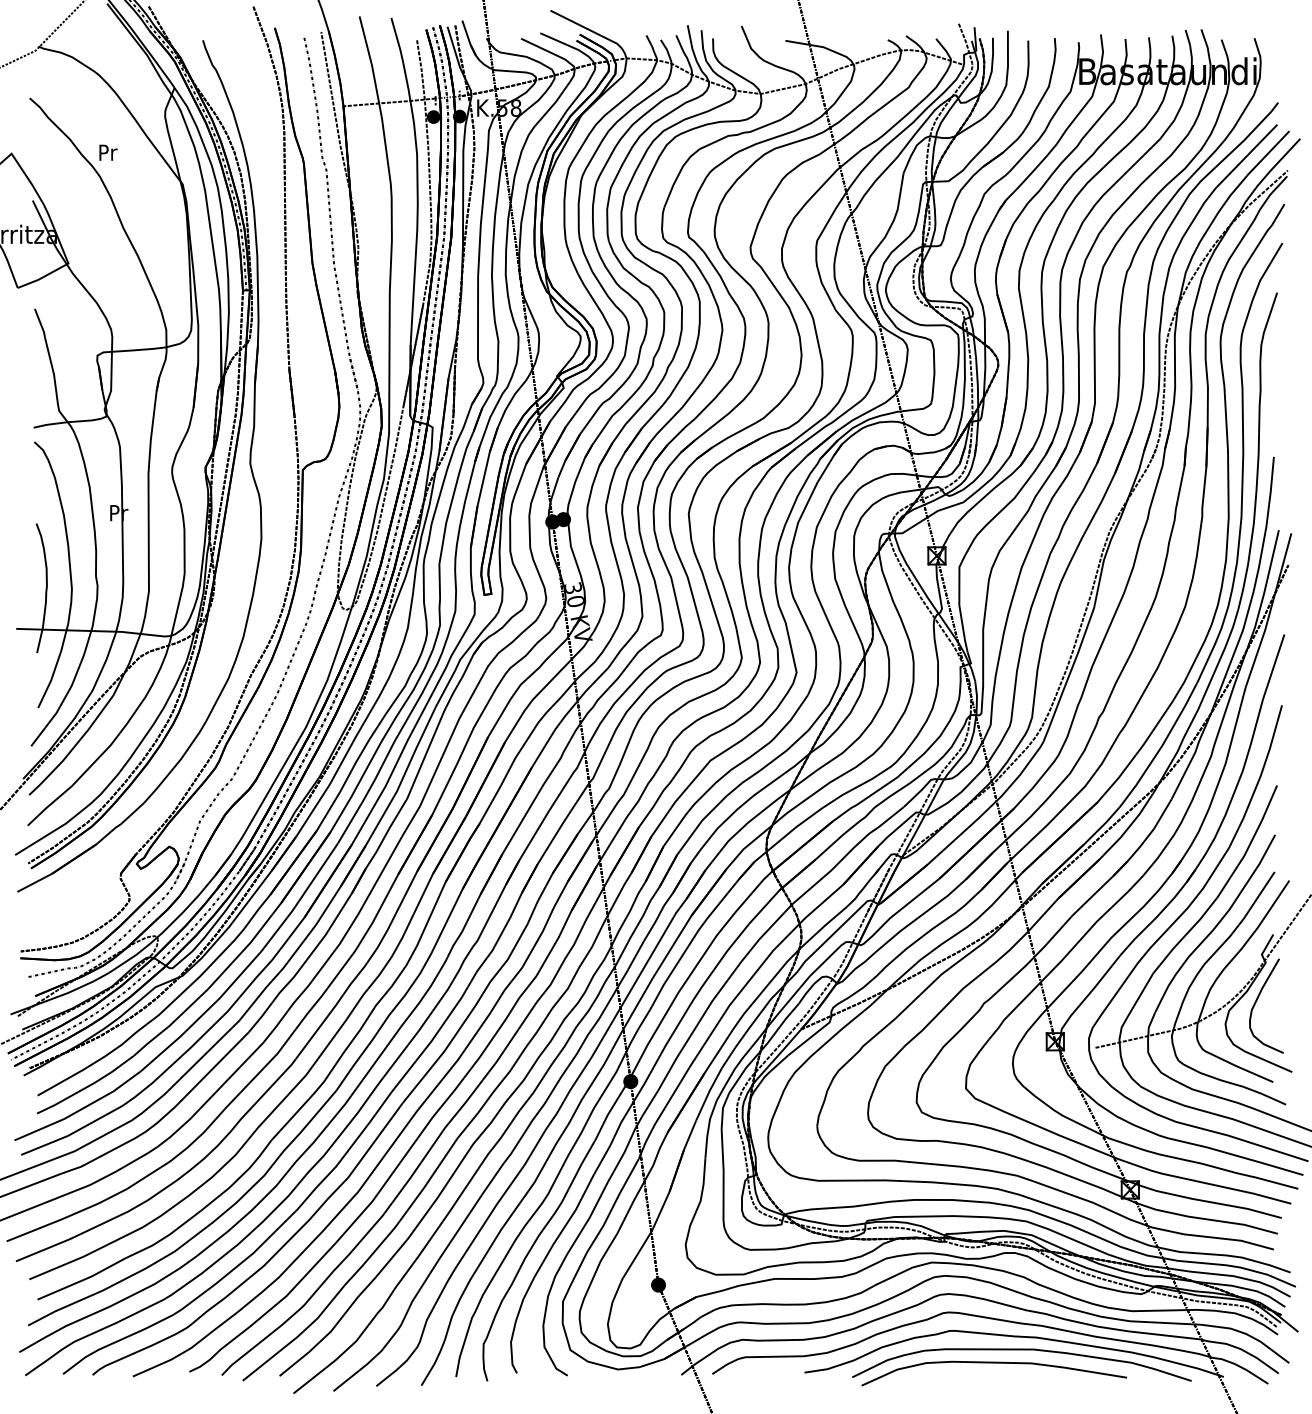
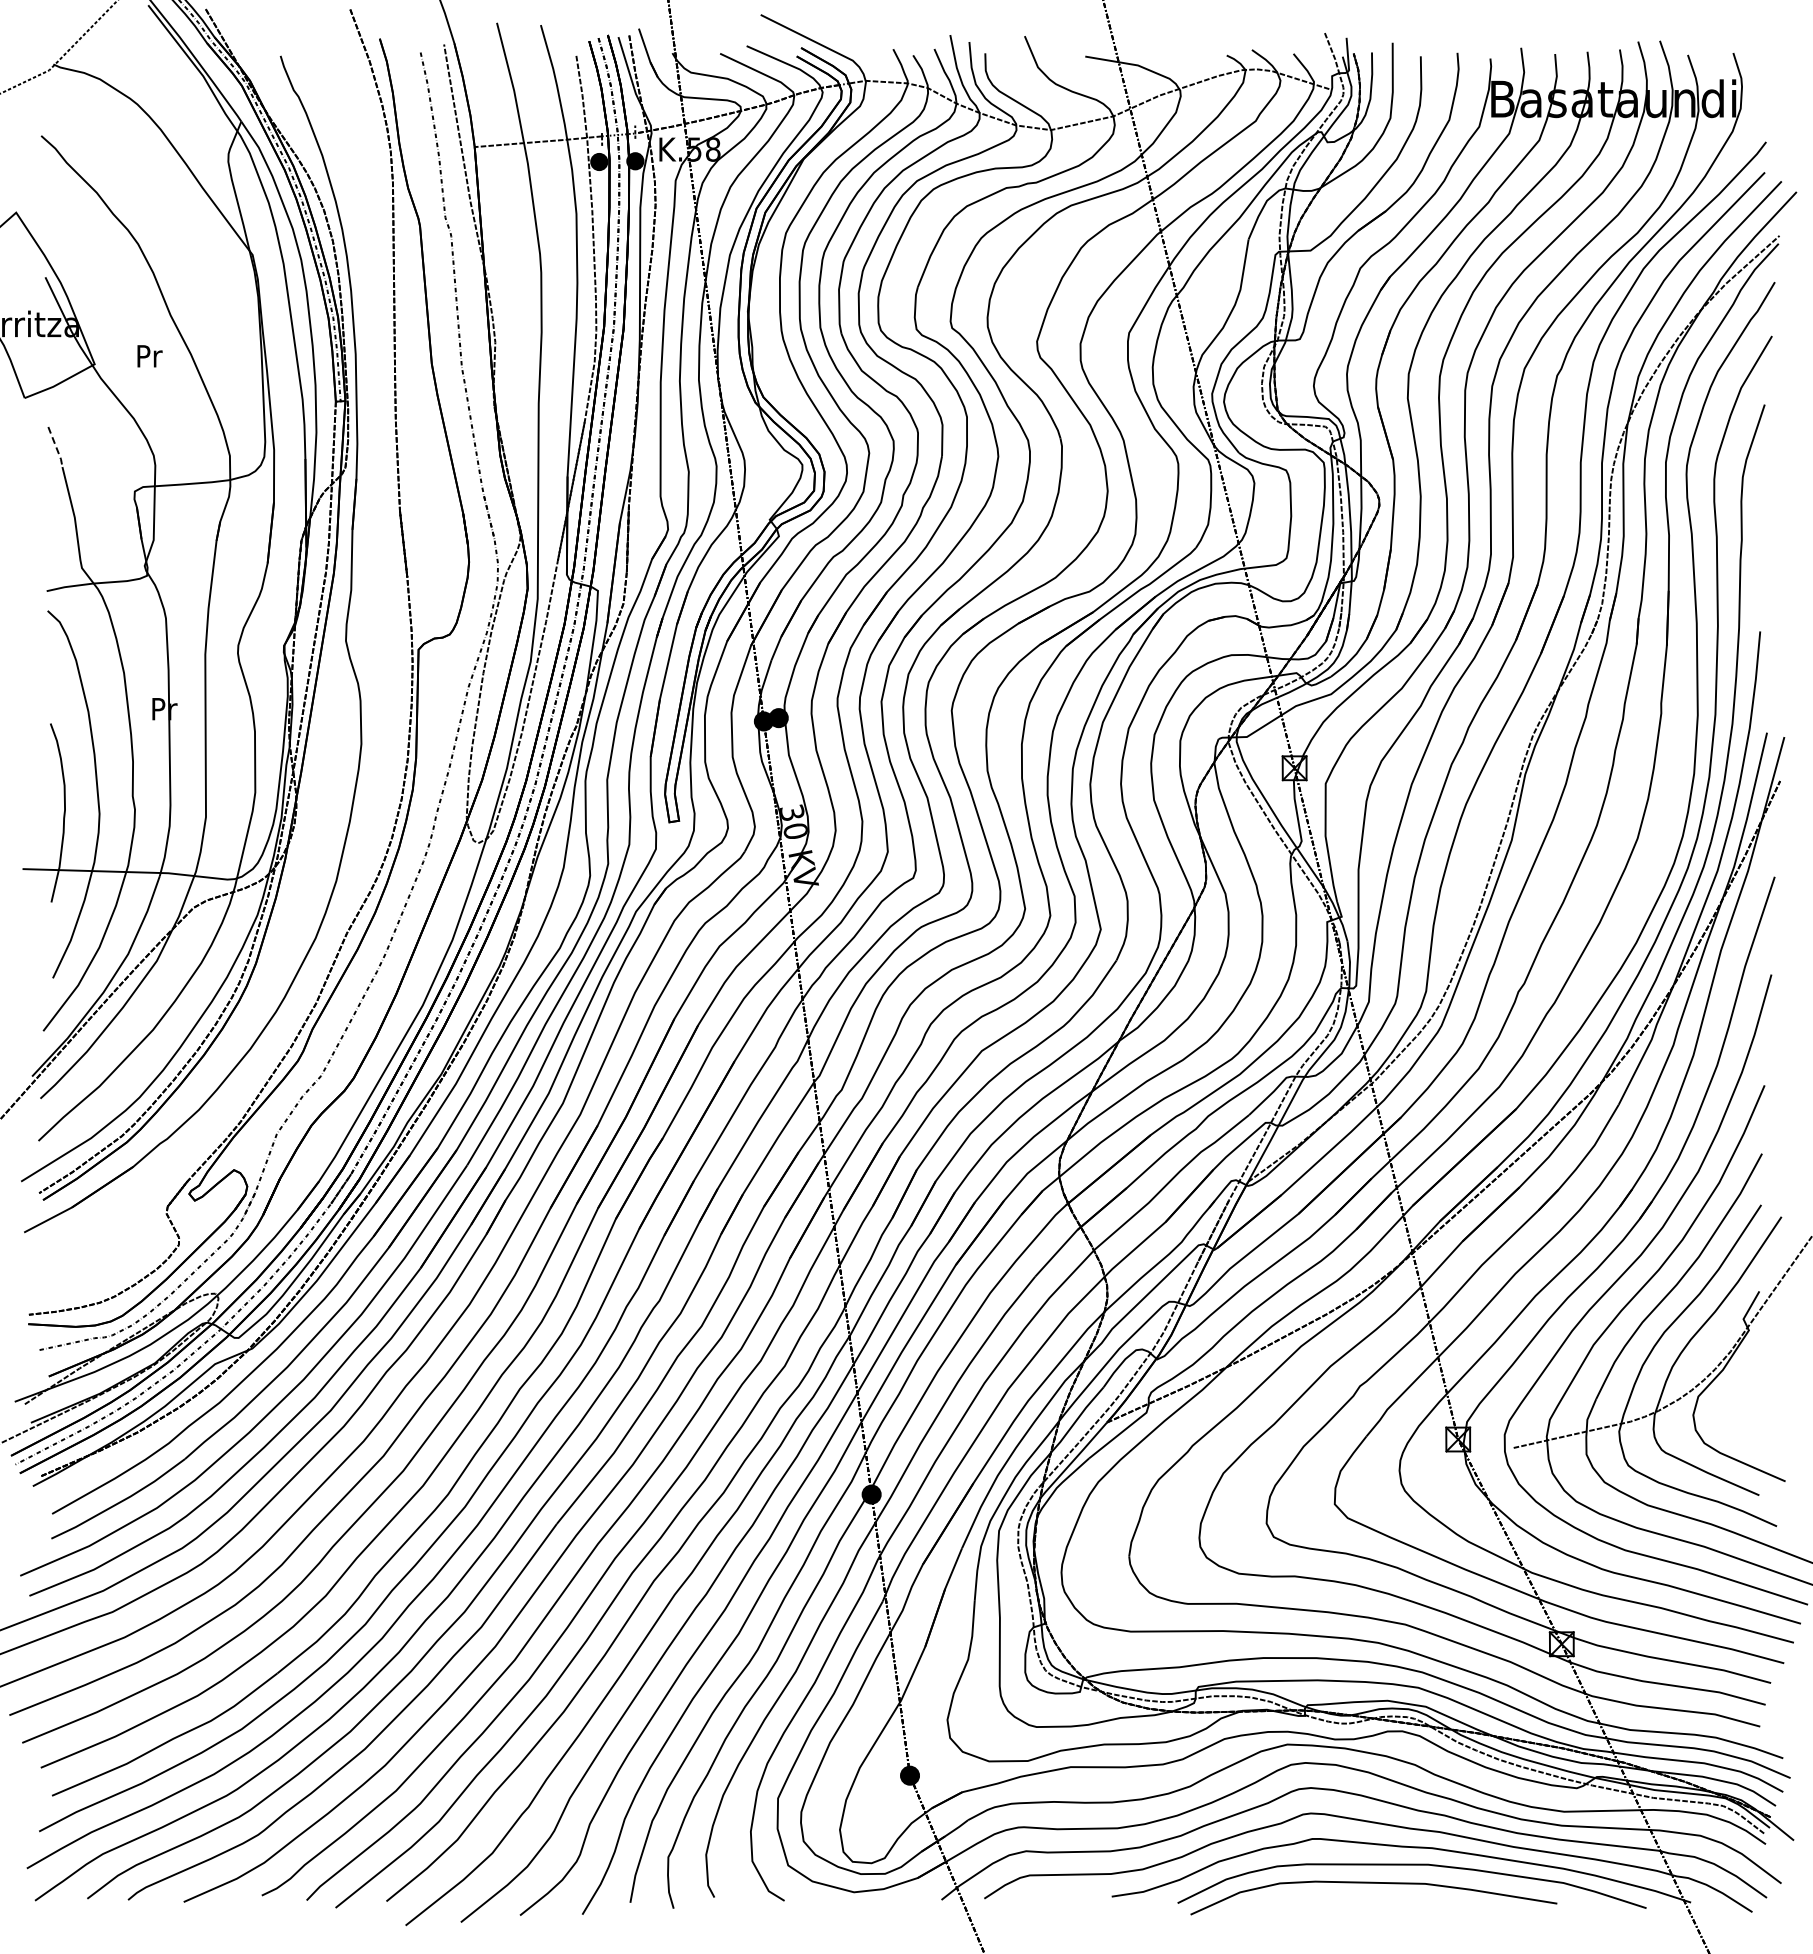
text: (108, 152) -> (149, 356), moved
line: (40, 324) -> (56, 448), solid -> dashed
curve: (1257, 1000) -> (1737, 1382), removed

